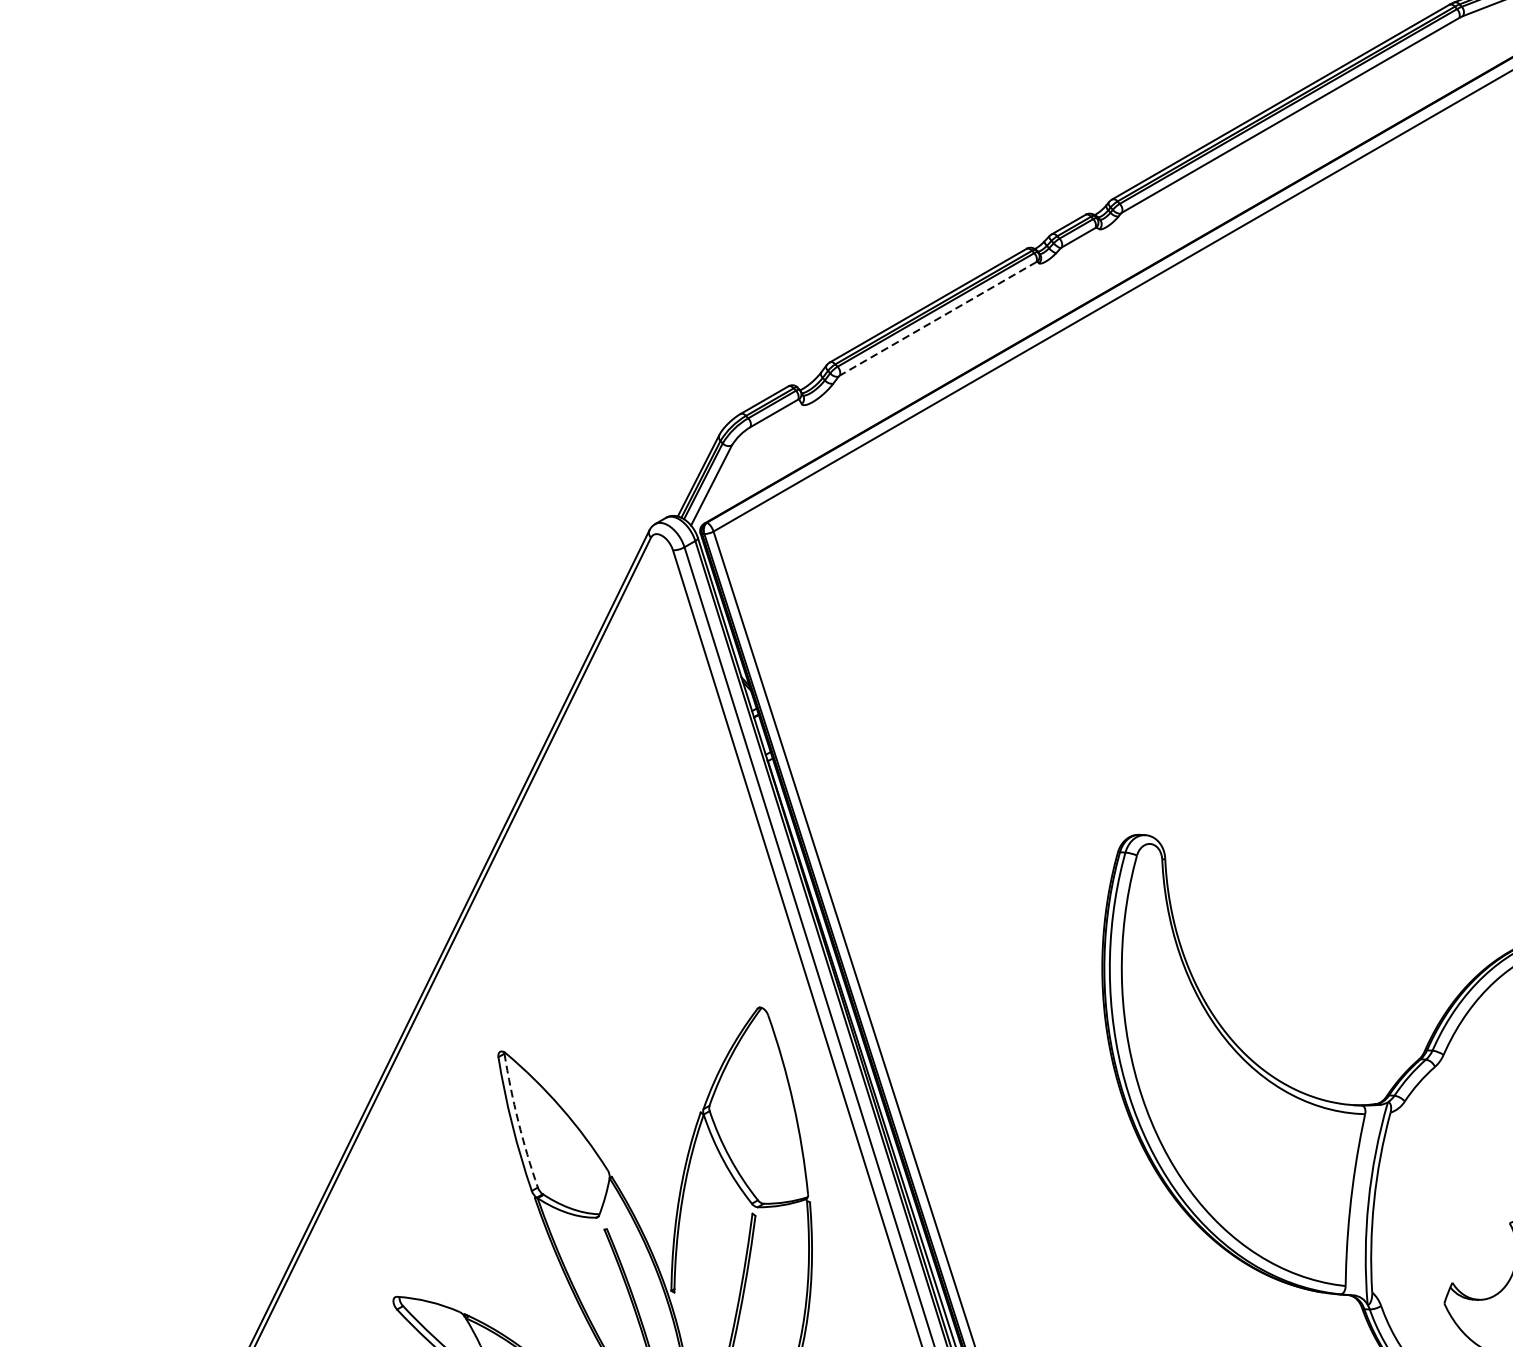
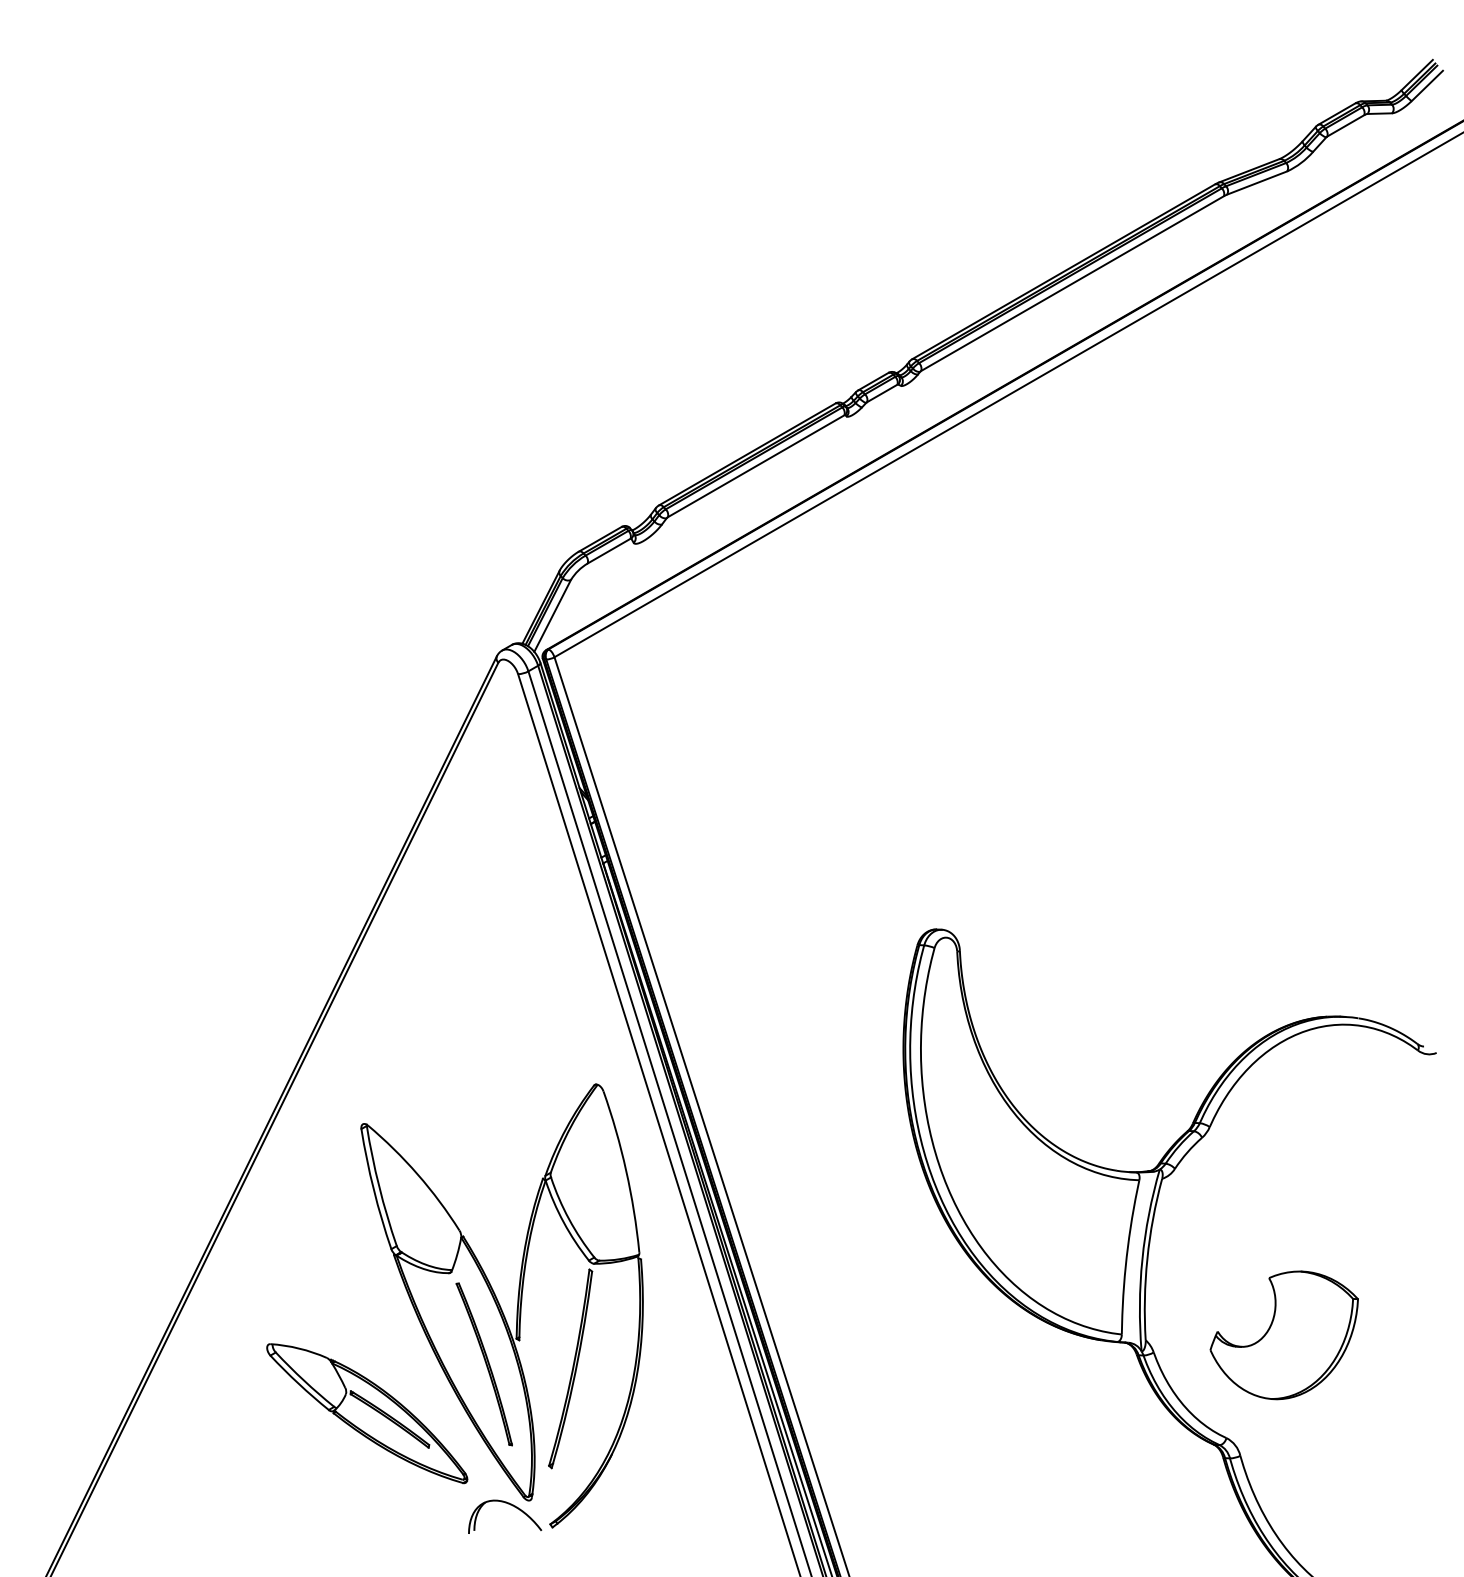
line: (938, 319) -> (756, 466), dashed -> solid
arc: (518, 1121) -> (379, 1186), dashed -> solid

